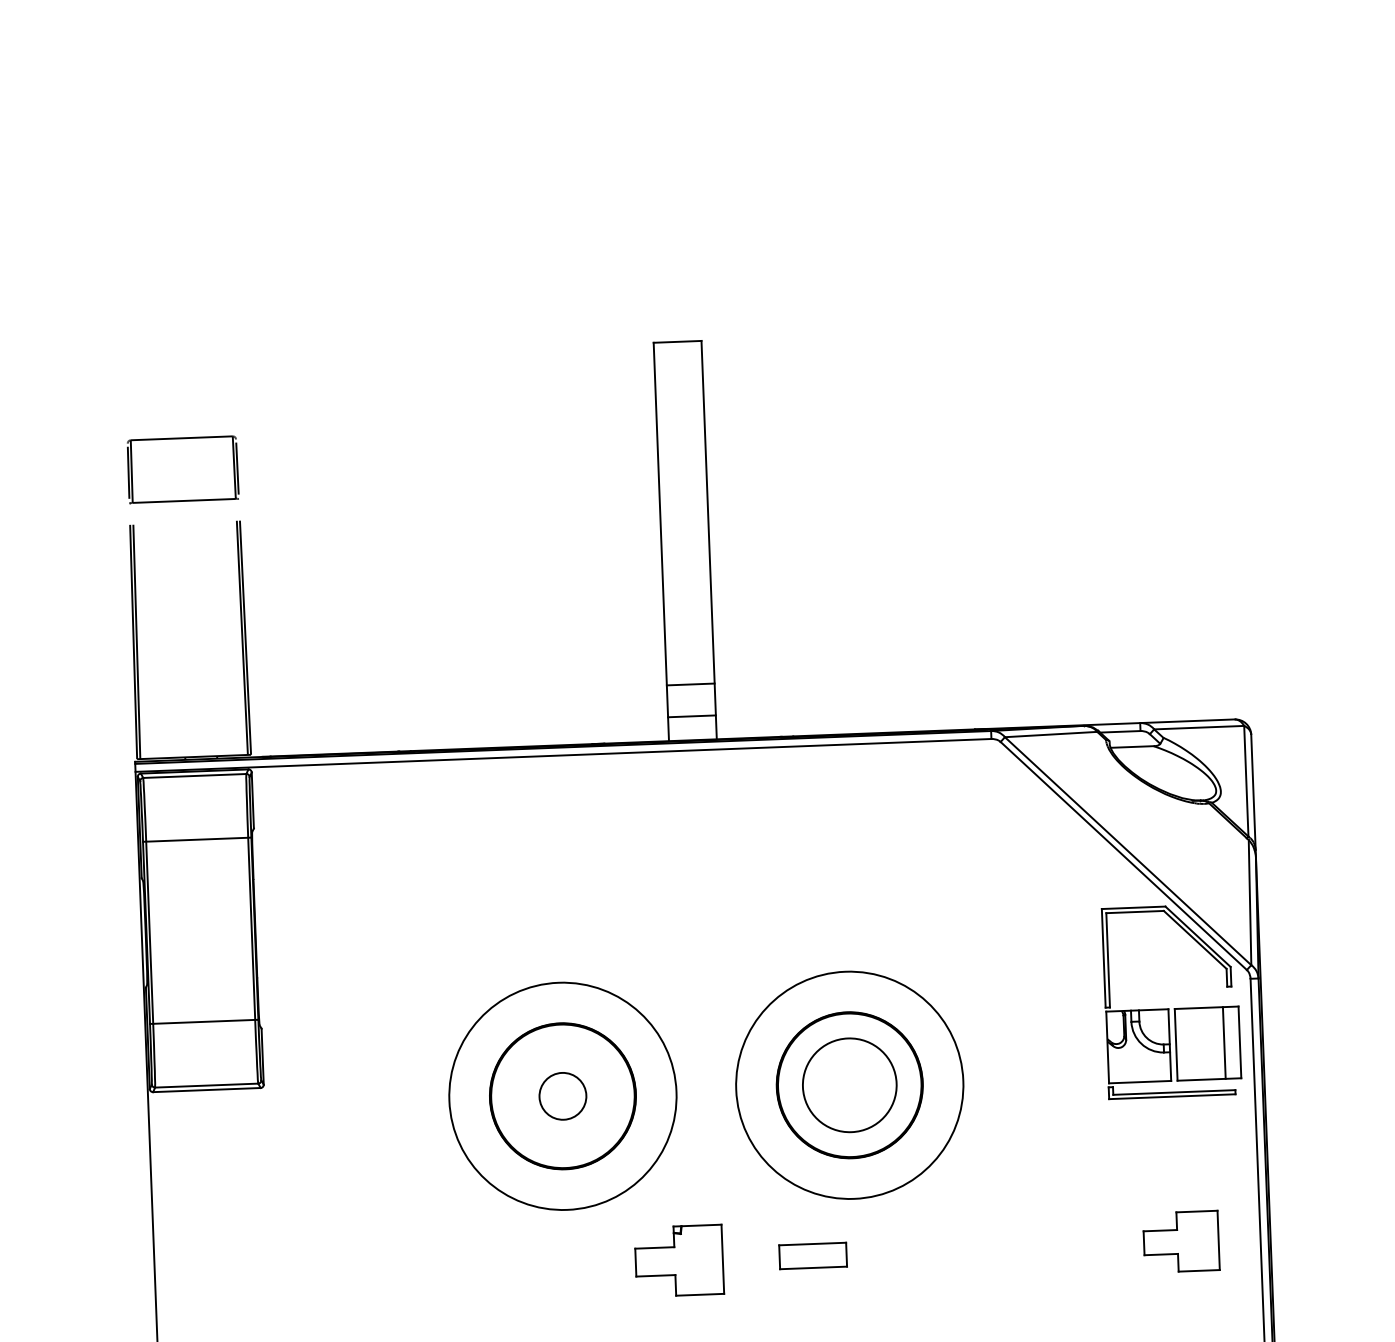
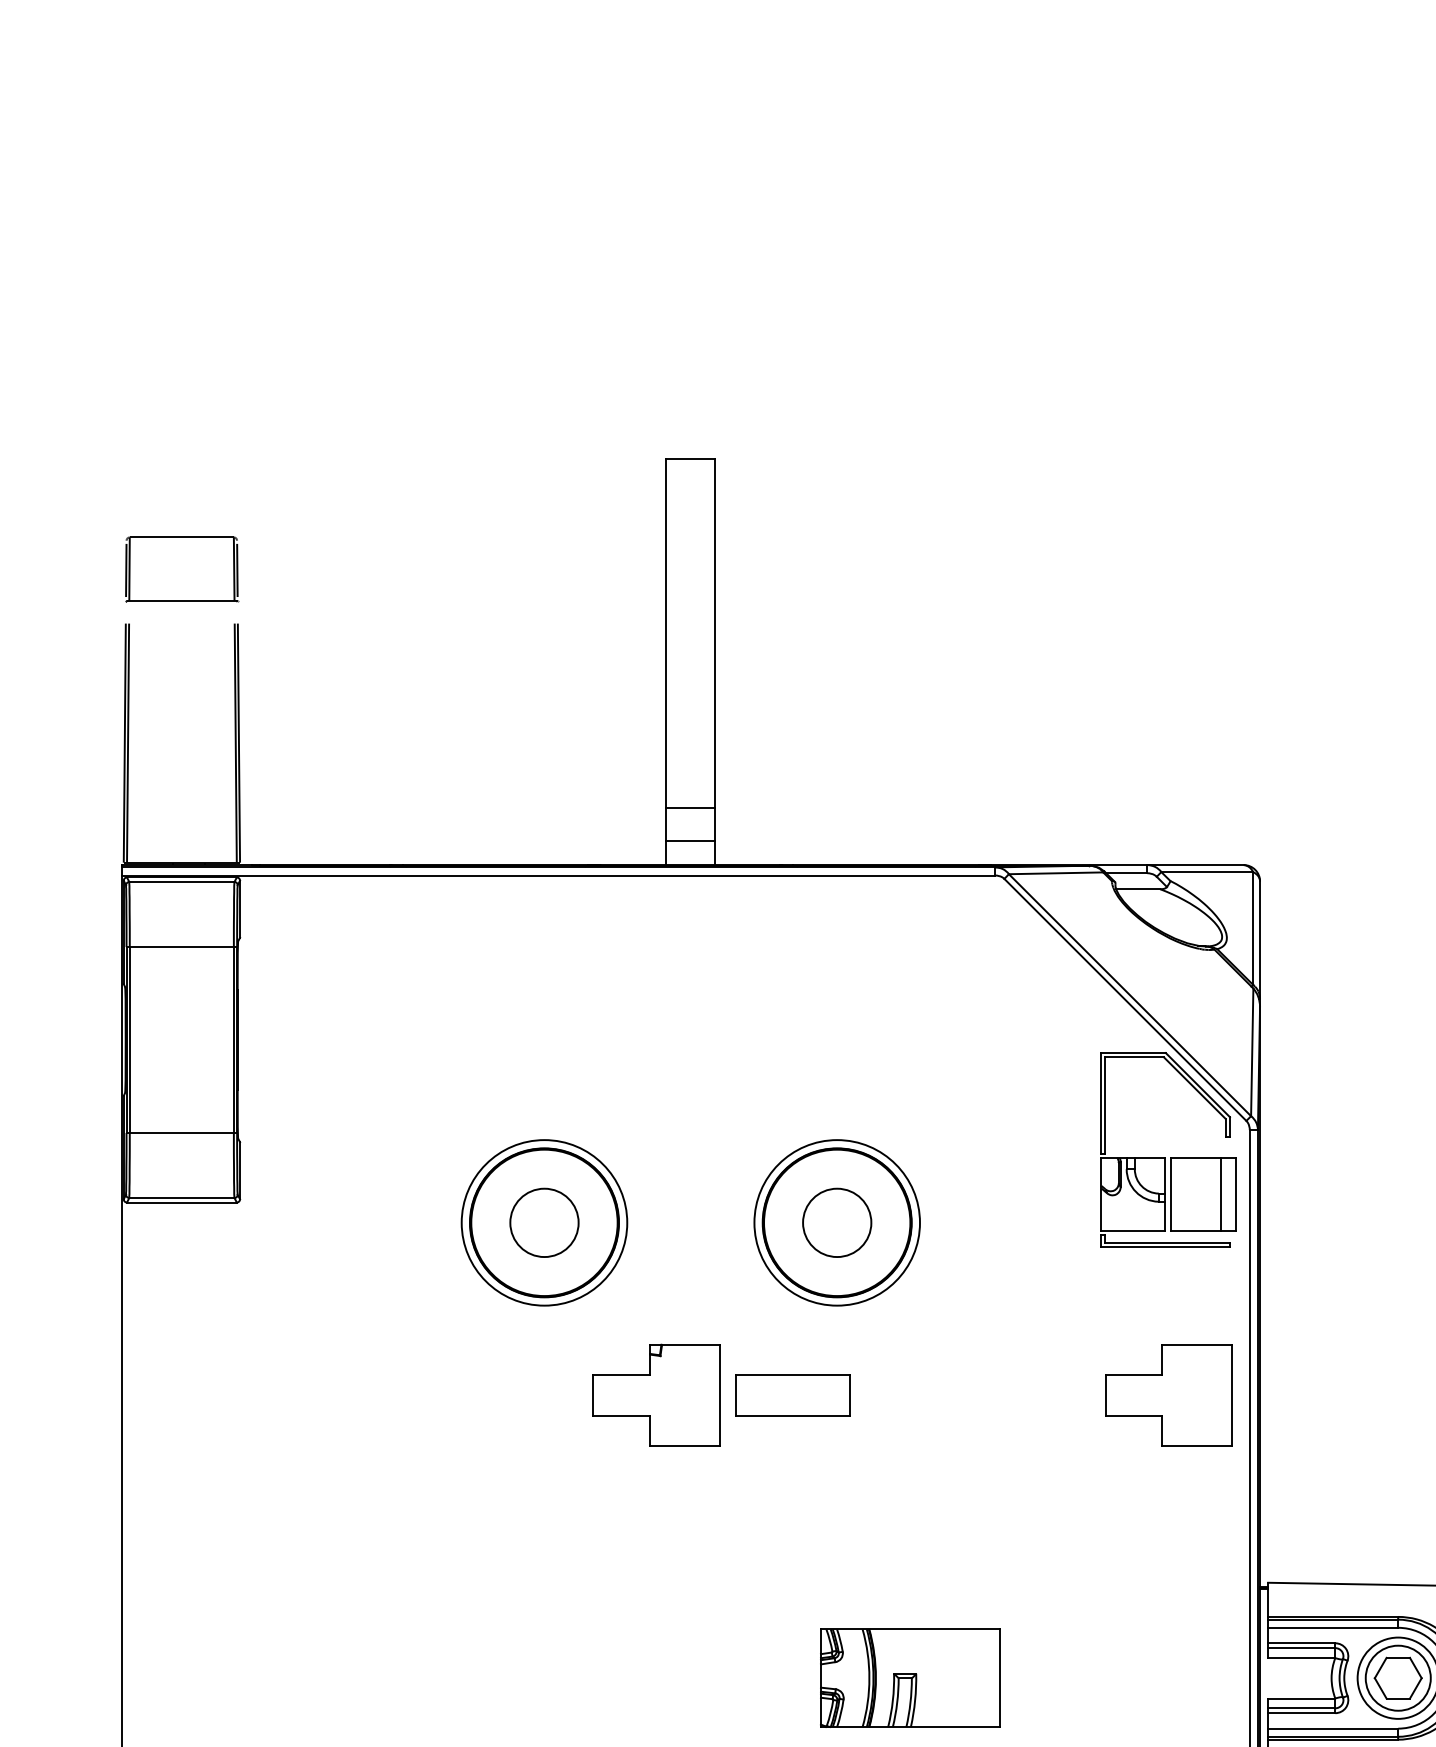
circle: (849, 1084) -> (836, 1222), size x0.71
circle: (850, 1084) -> (837, 1222), size x0.71
circle: (562, 1095) -> (544, 1222), size x0.71
circle: (562, 1095) -> (544, 1222), size x1.43
part: (1180, 1241) -> (1168, 1395), size x1.67
part: (812, 1256) -> (792, 1395), size x1.67
part: (679, 1260) -> (656, 1394), size x1.43

